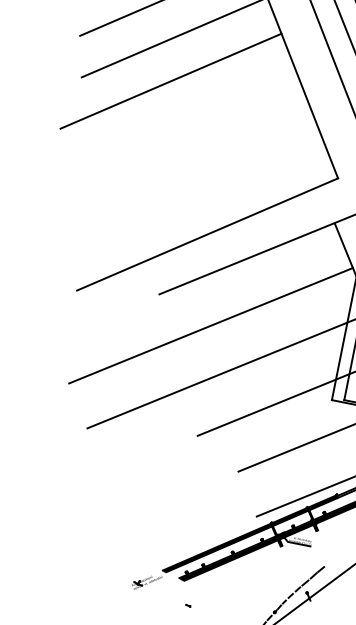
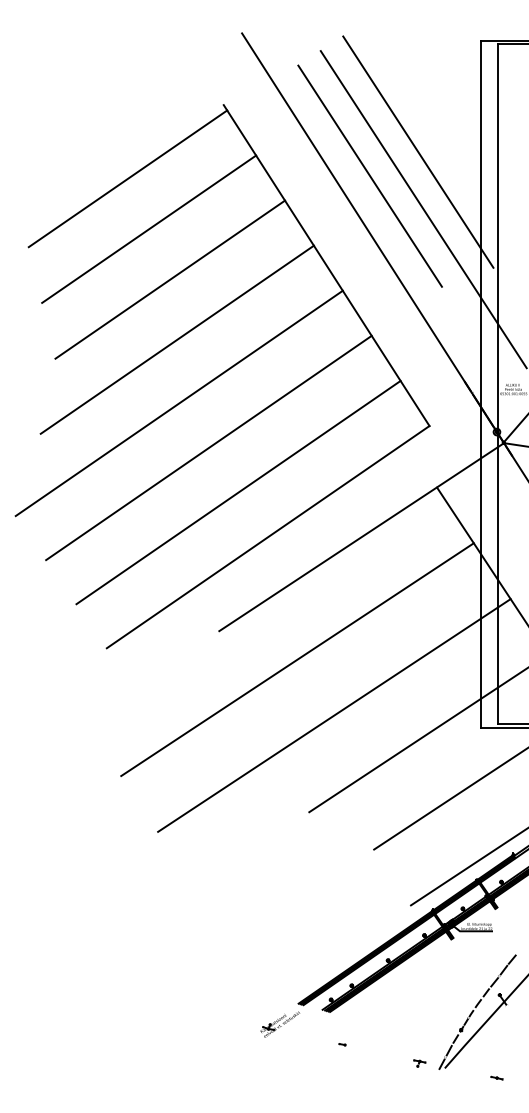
line: (162, 126) -> (178, 403), added
line: (177, 162) -> (208, 447), added
line: (192, 198) -> (238, 492), added

